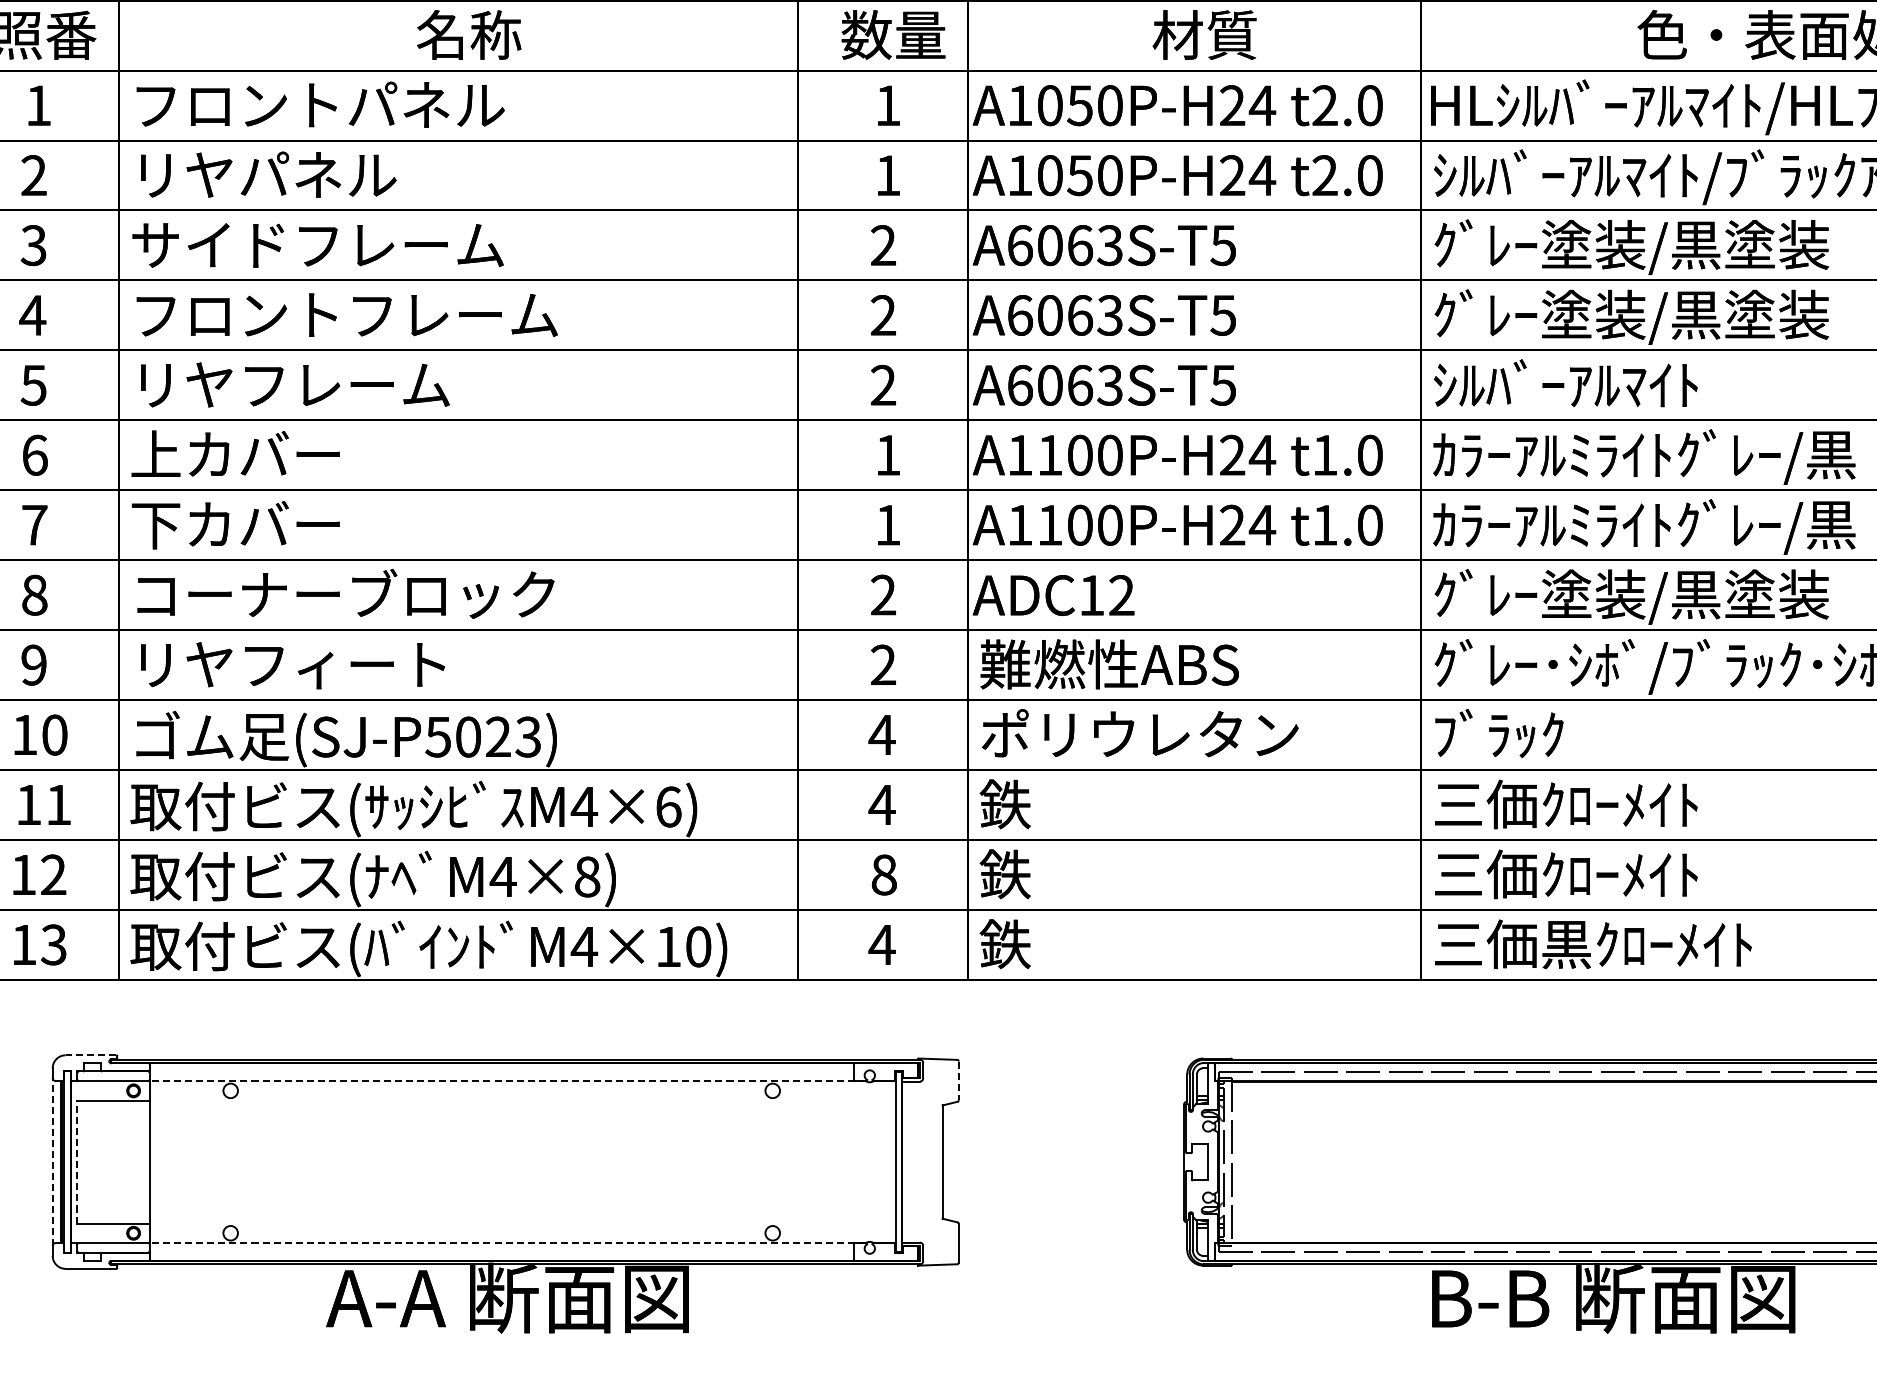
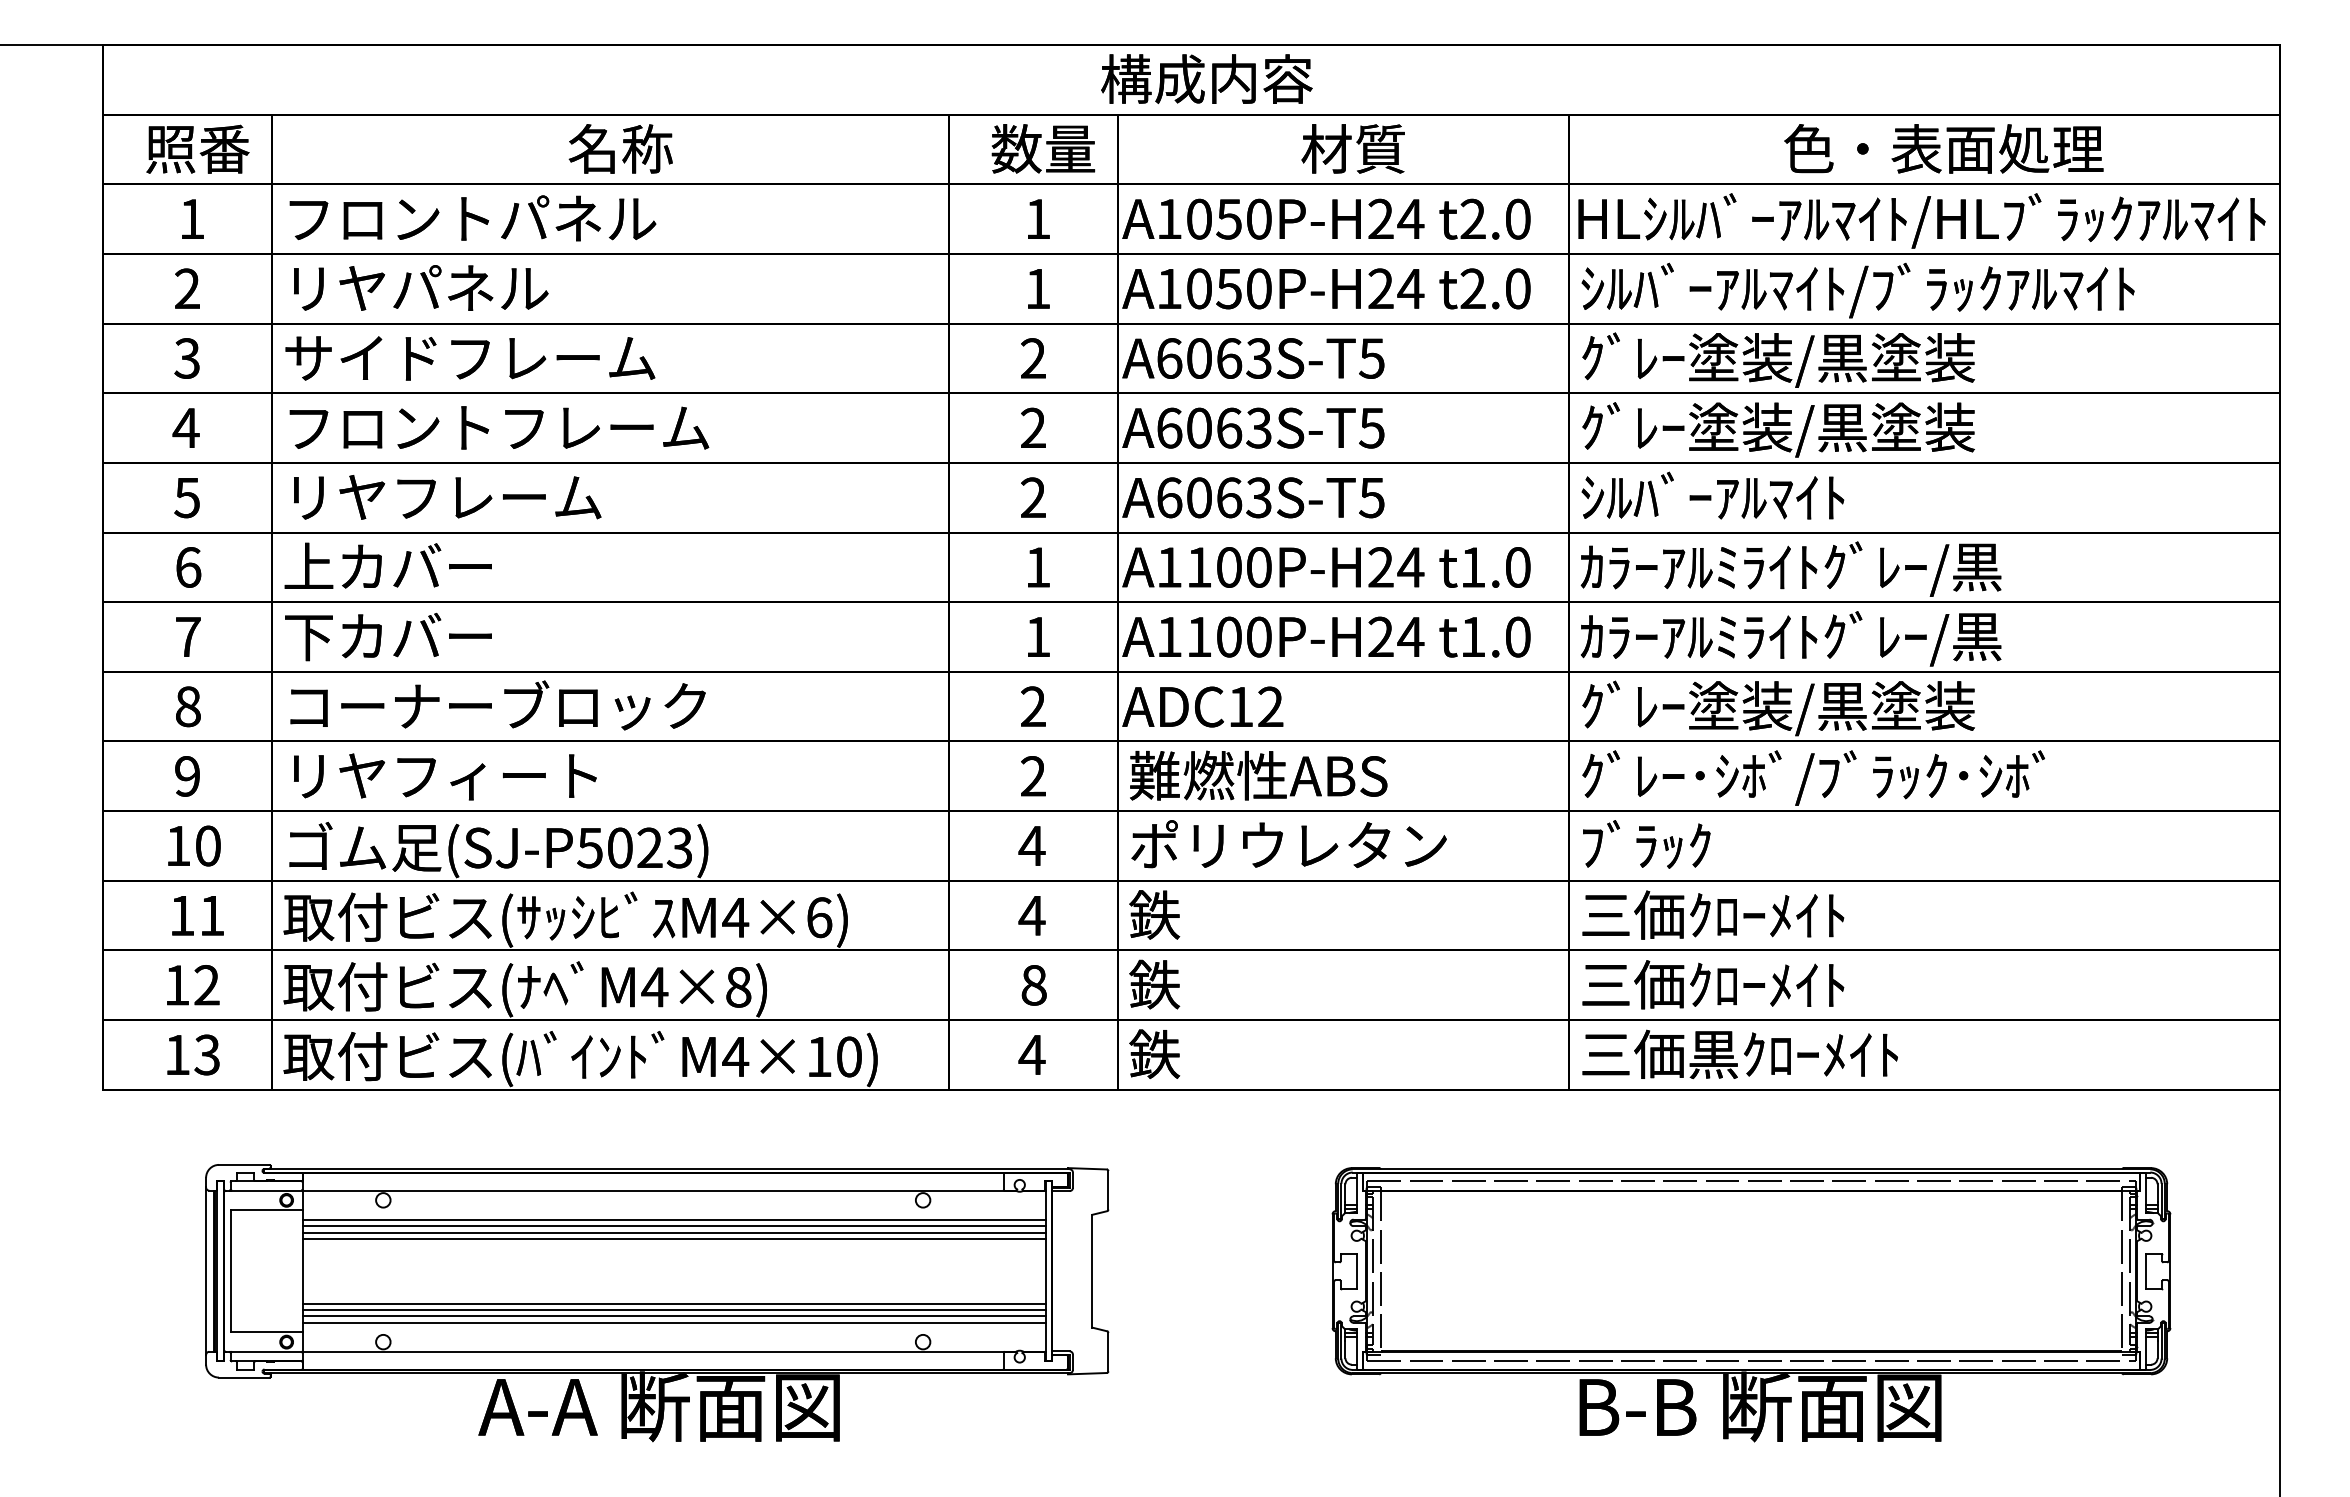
line: (90, 1054) -> (243, 1164), dashed -> solid
line: (508, 1081) -> (659, 1190), dashed -> solid
line: (958, 1081) -> (1108, 1190), dashed -> solid
line: (522, 1110) -> (673, 1219), added
line: (522, 1117) -> (673, 1226), added
line: (522, 1123) -> (673, 1232), added
line: (522, 1129) -> (673, 1238), added
line: (77, 1161) -> (230, 1270), dashed -> solid
line: (53, 1162) -> (206, 1271), dashed -> solid
line: (522, 1194) -> (673, 1303), added
line: (522, 1200) -> (673, 1309), added
line: (522, 1207) -> (673, 1316), added
line: (522, 1213) -> (673, 1322), added
line: (508, 1242) -> (659, 1351), dashed -> solid

